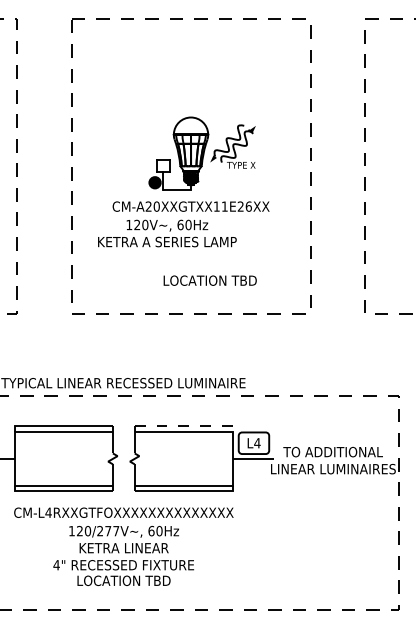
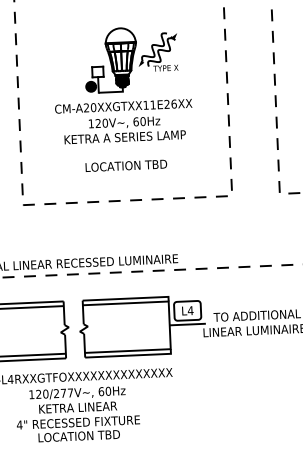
text: (167, 233) -> (125, 129), moved
text: (209, 280) -> (125, 165), moved
line: (187, 426) -> (128, 298), dashed -> solid

